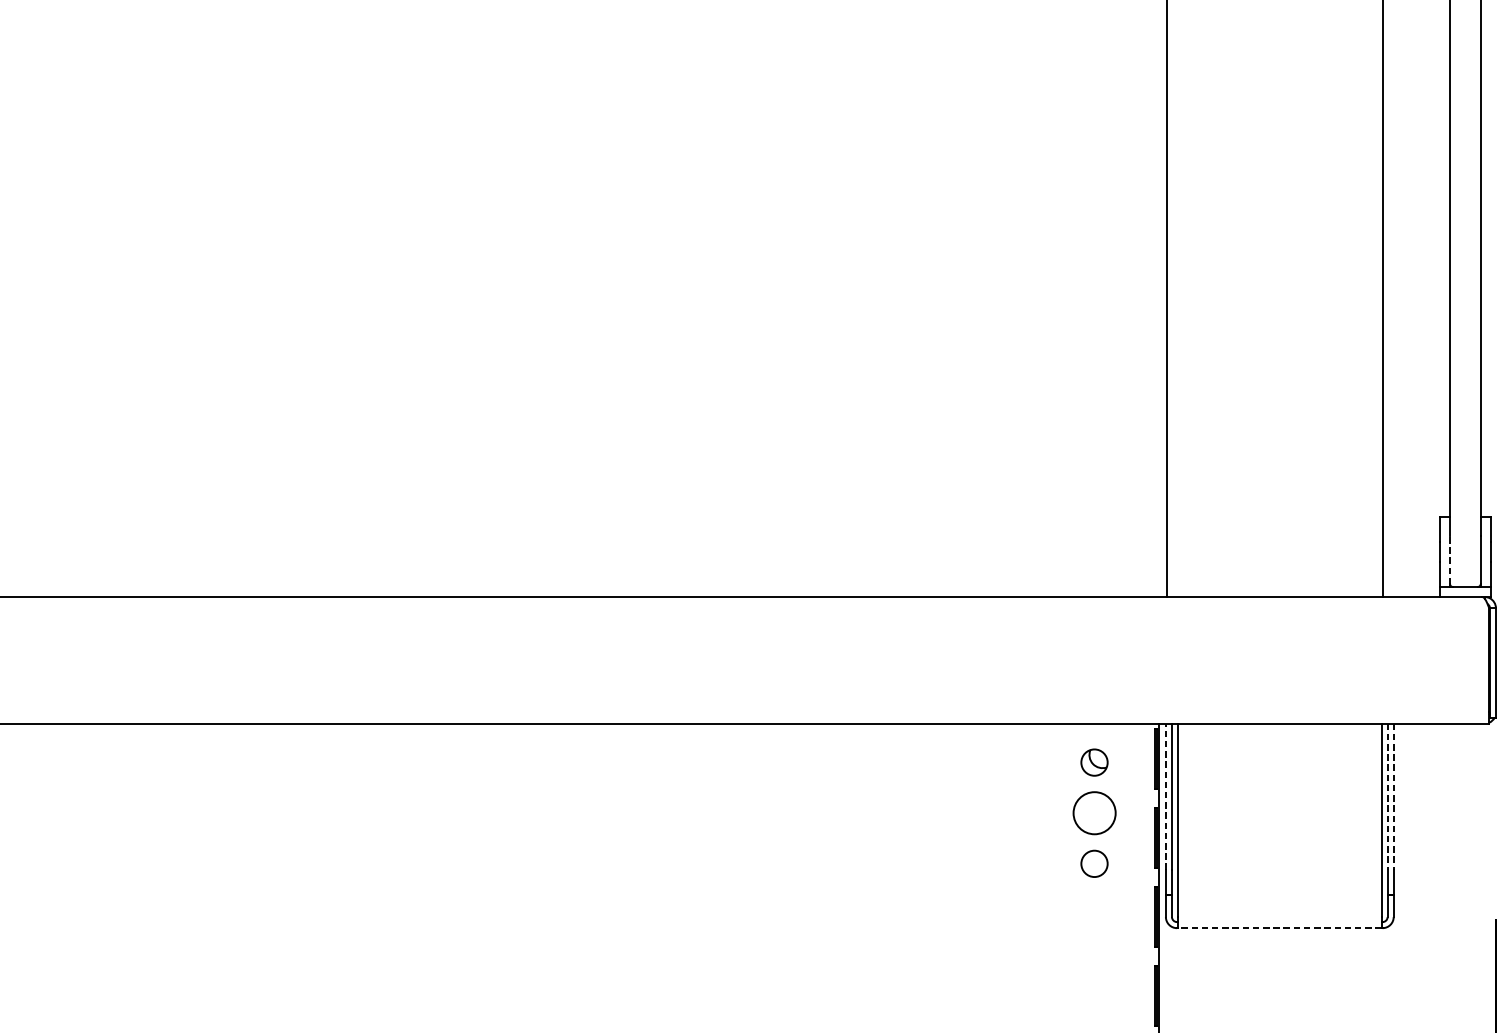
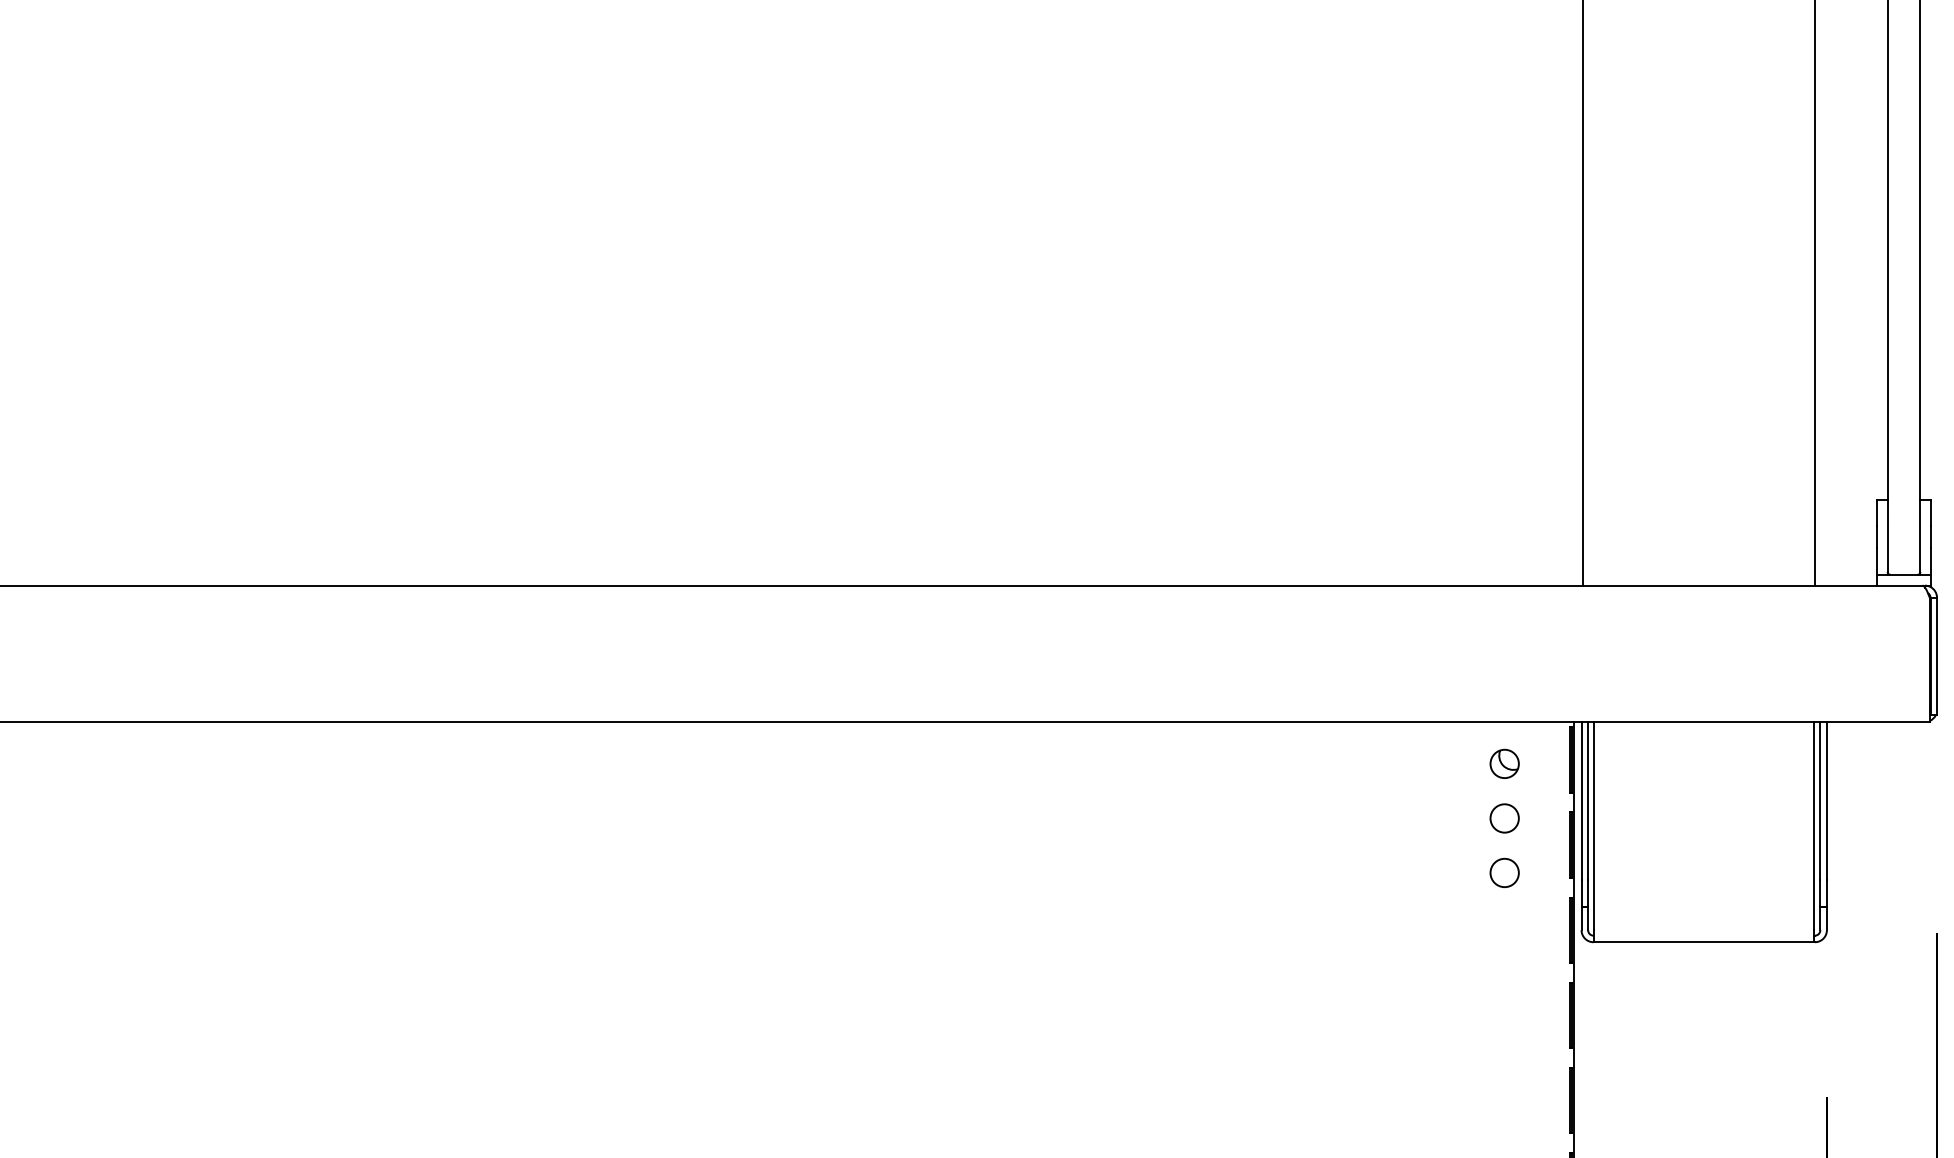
line: (1449, 560) -> (1887, 546), dashed -> solid
line: (1165, 796) -> (1581, 800), dashed -> solid
line: (1387, 796) -> (1820, 800), dashed -> solid
line: (1393, 796) -> (1826, 800), dashed -> solid
circle: (1094, 813) -> (1504, 818), size x0.62
line: (1280, 928) -> (1704, 942), dashed -> solid

